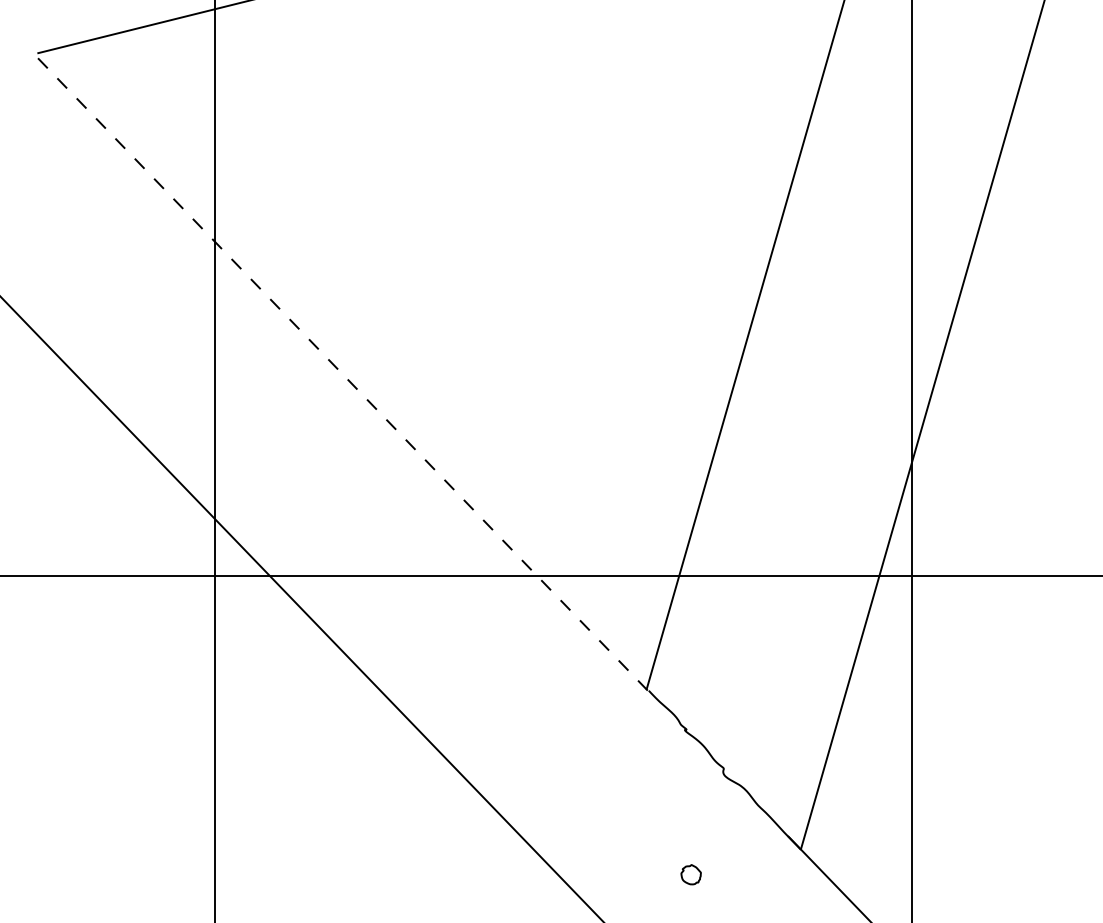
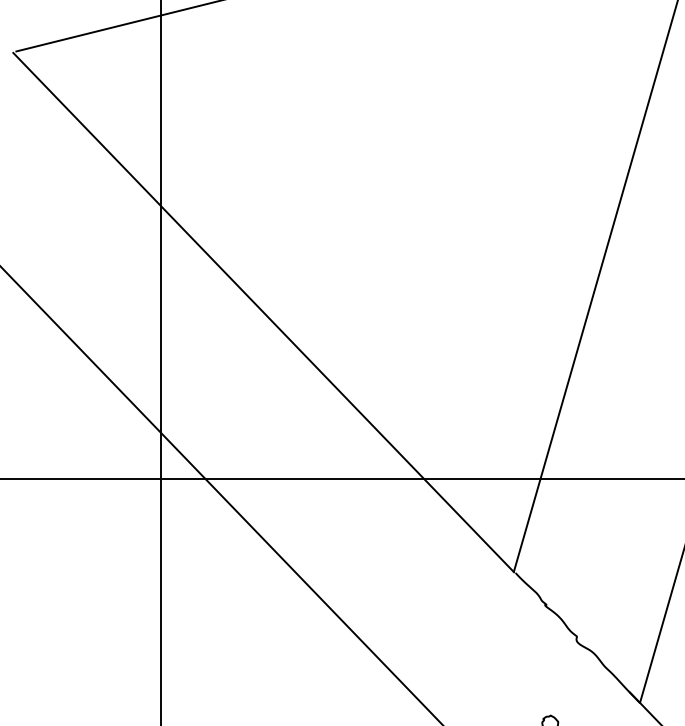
line: (340, 372) -> (263, 312), dashed -> solid

